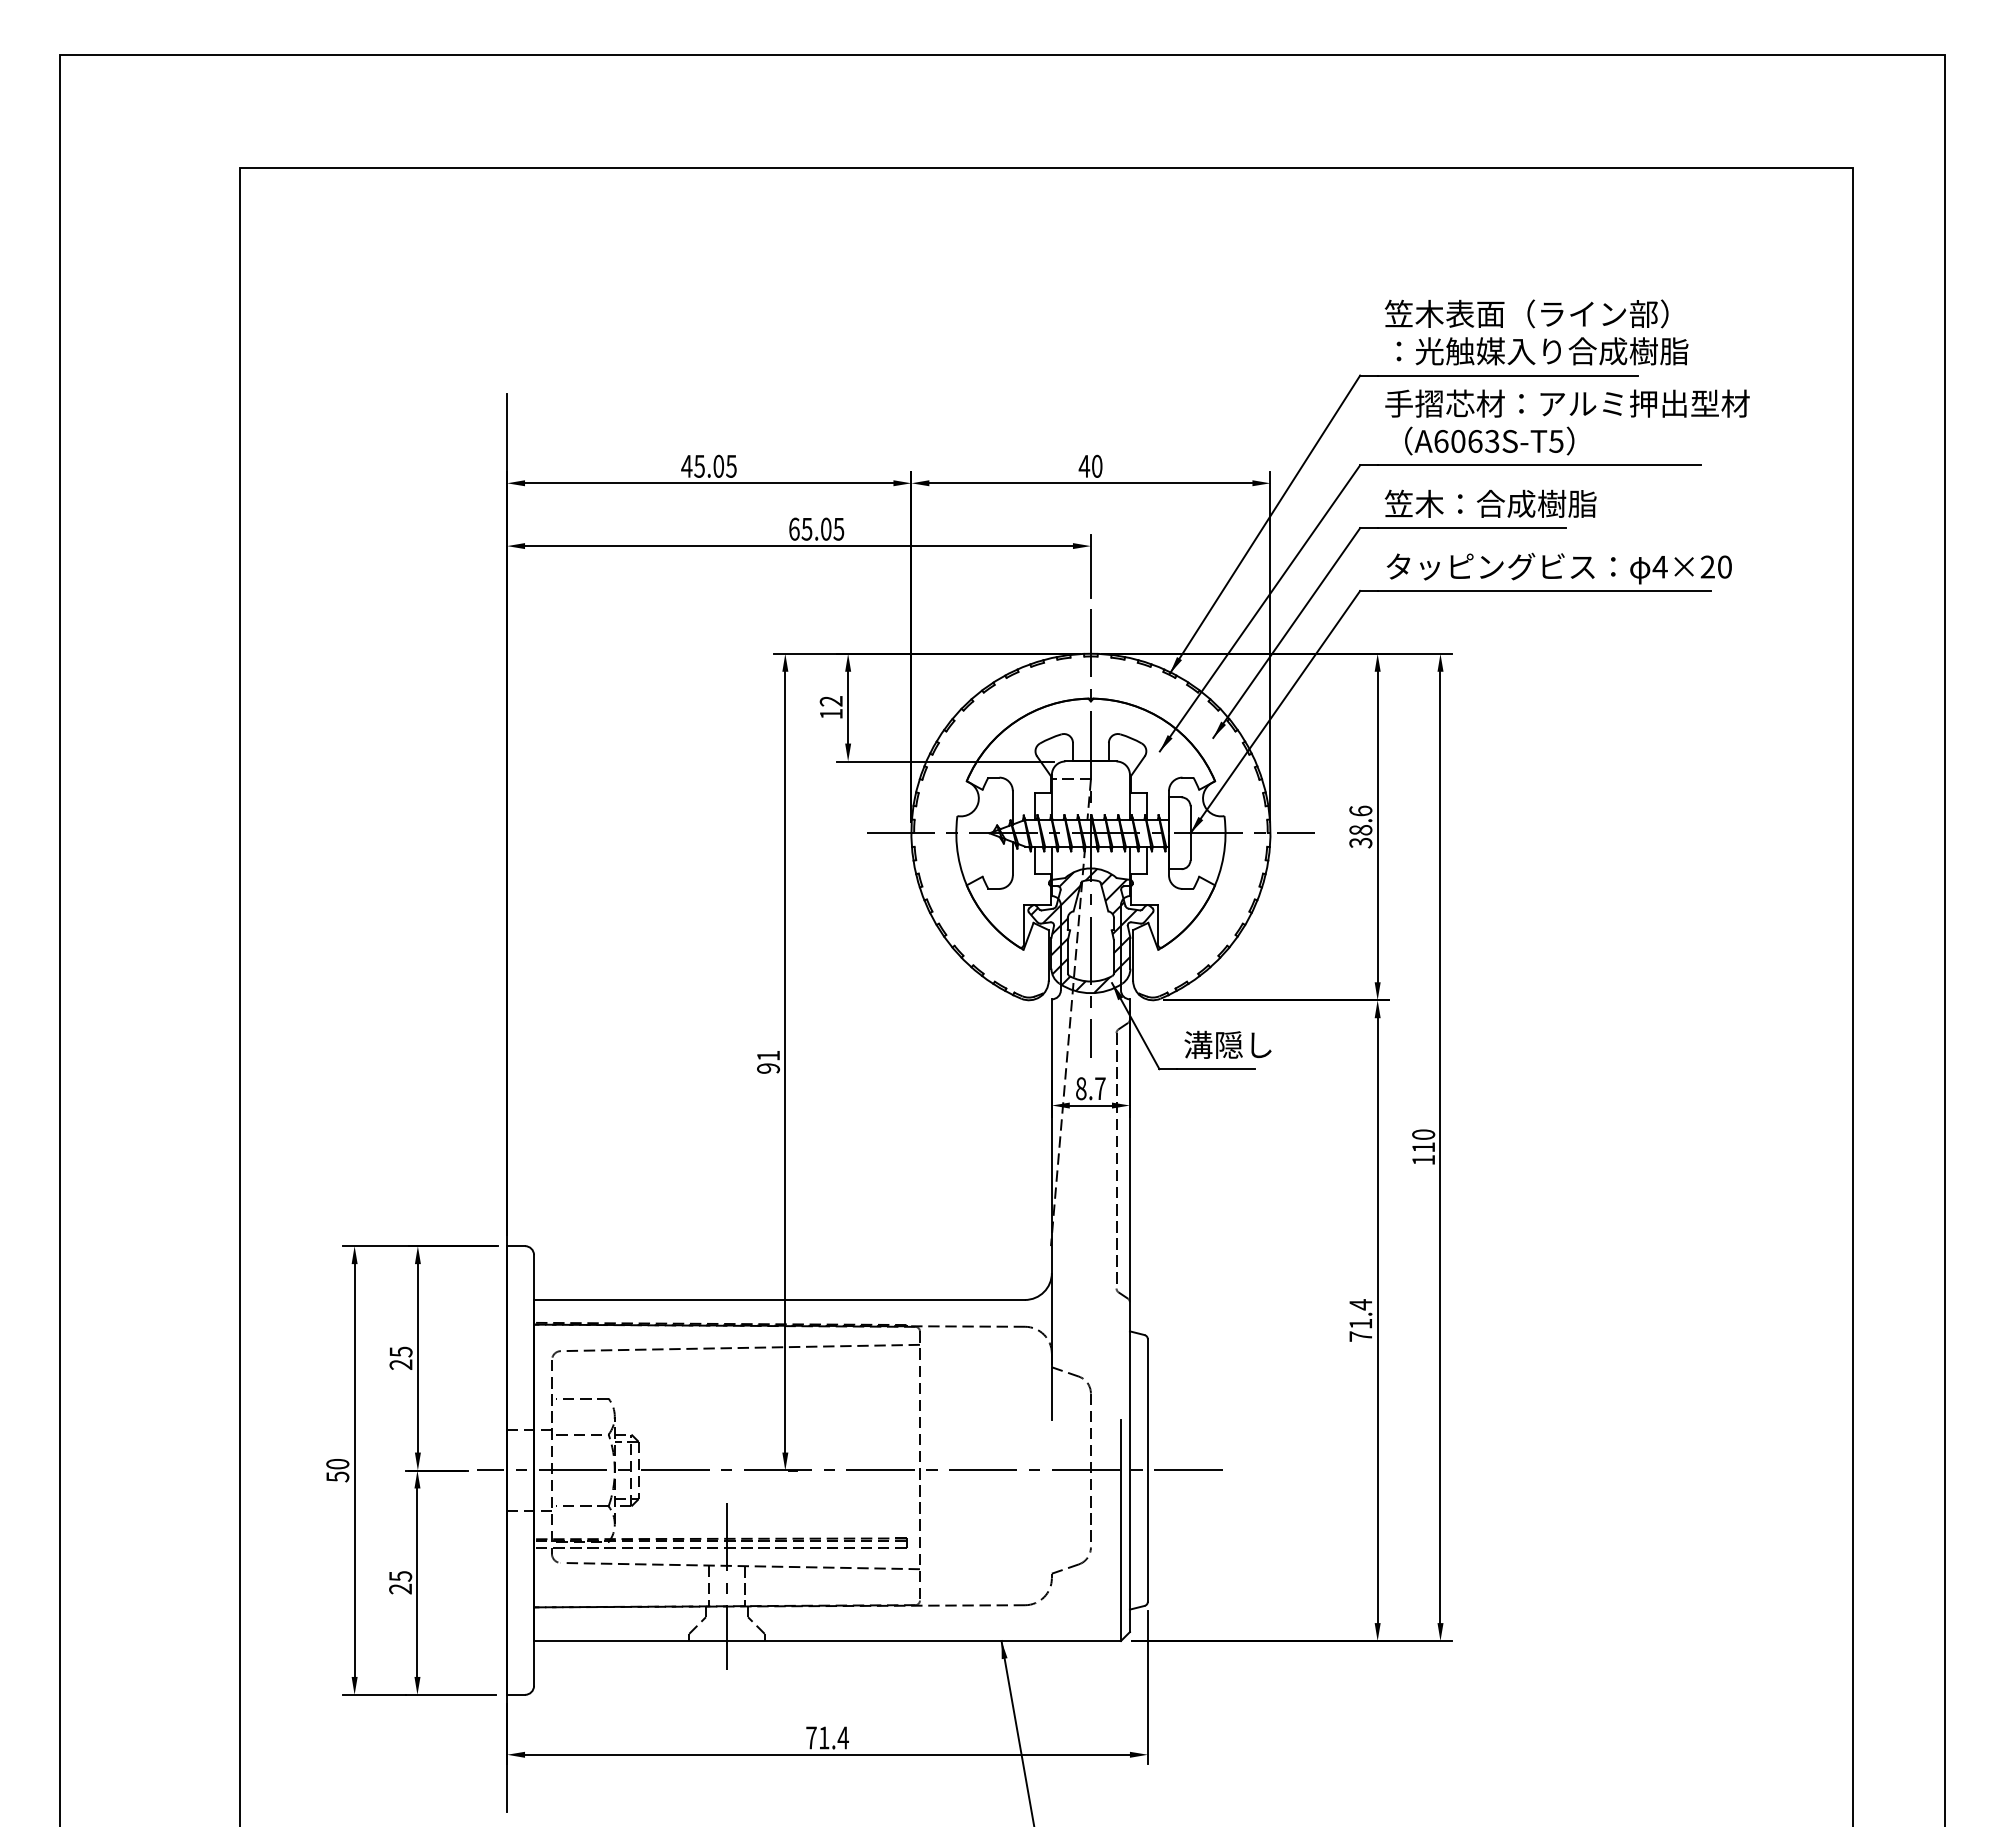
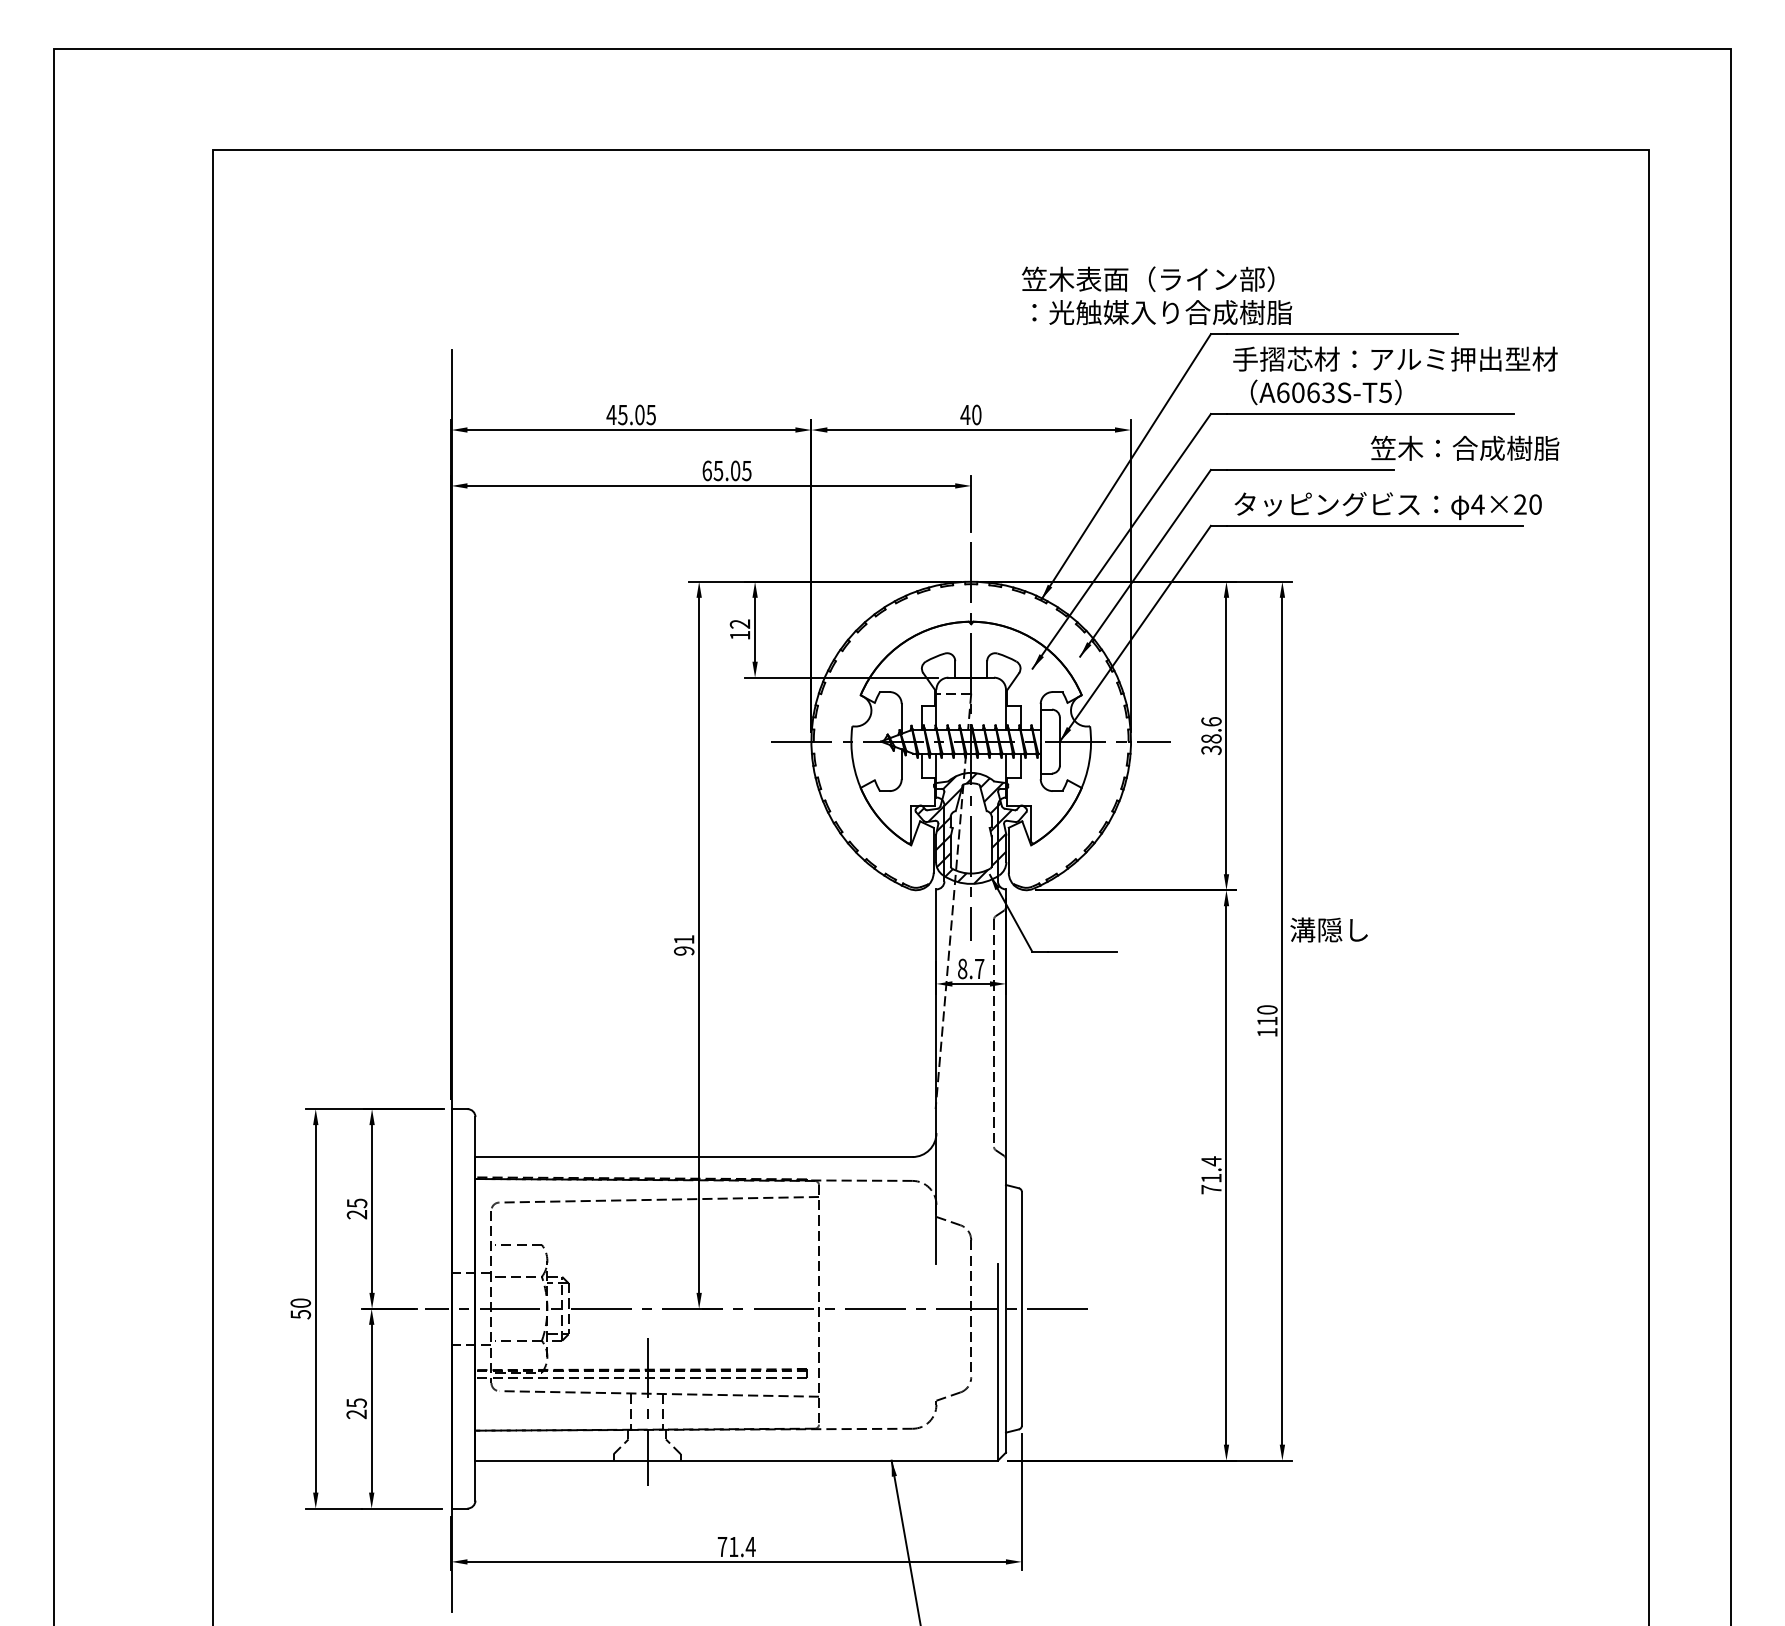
text: (1536, 332) -> (1156, 295), moved
text: (1490, 503) -> (1464, 448), moved
text: (1227, 1044) -> (1328, 929), moved

